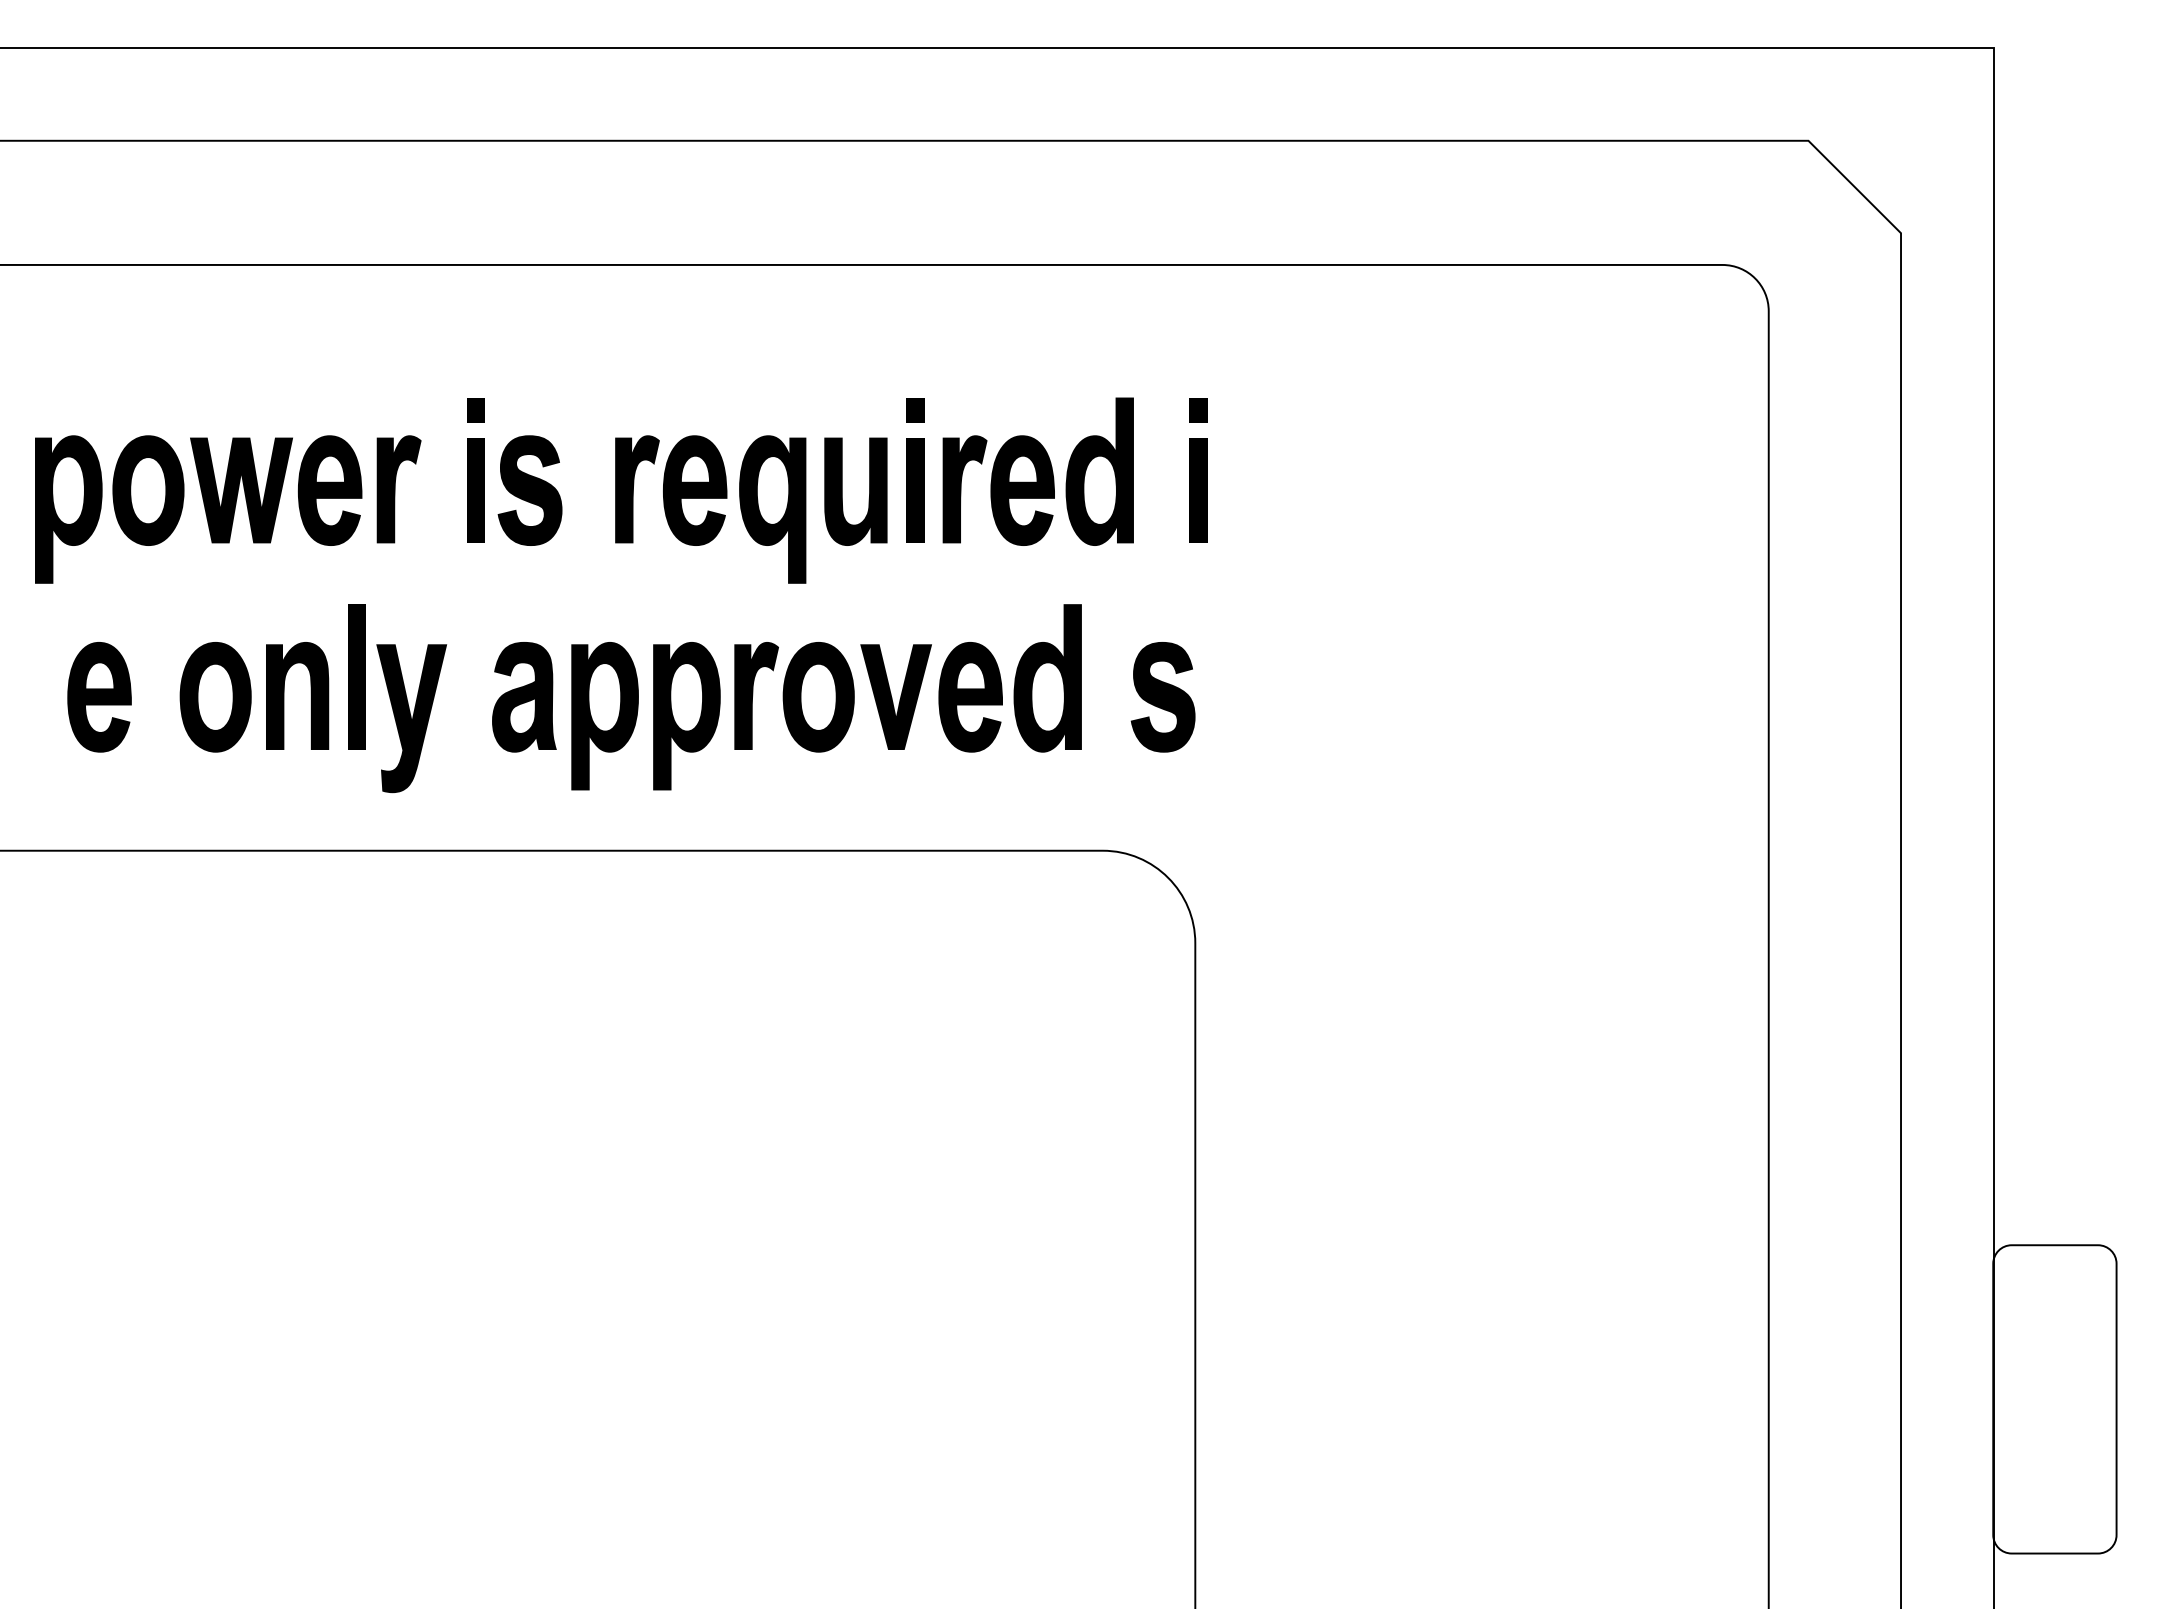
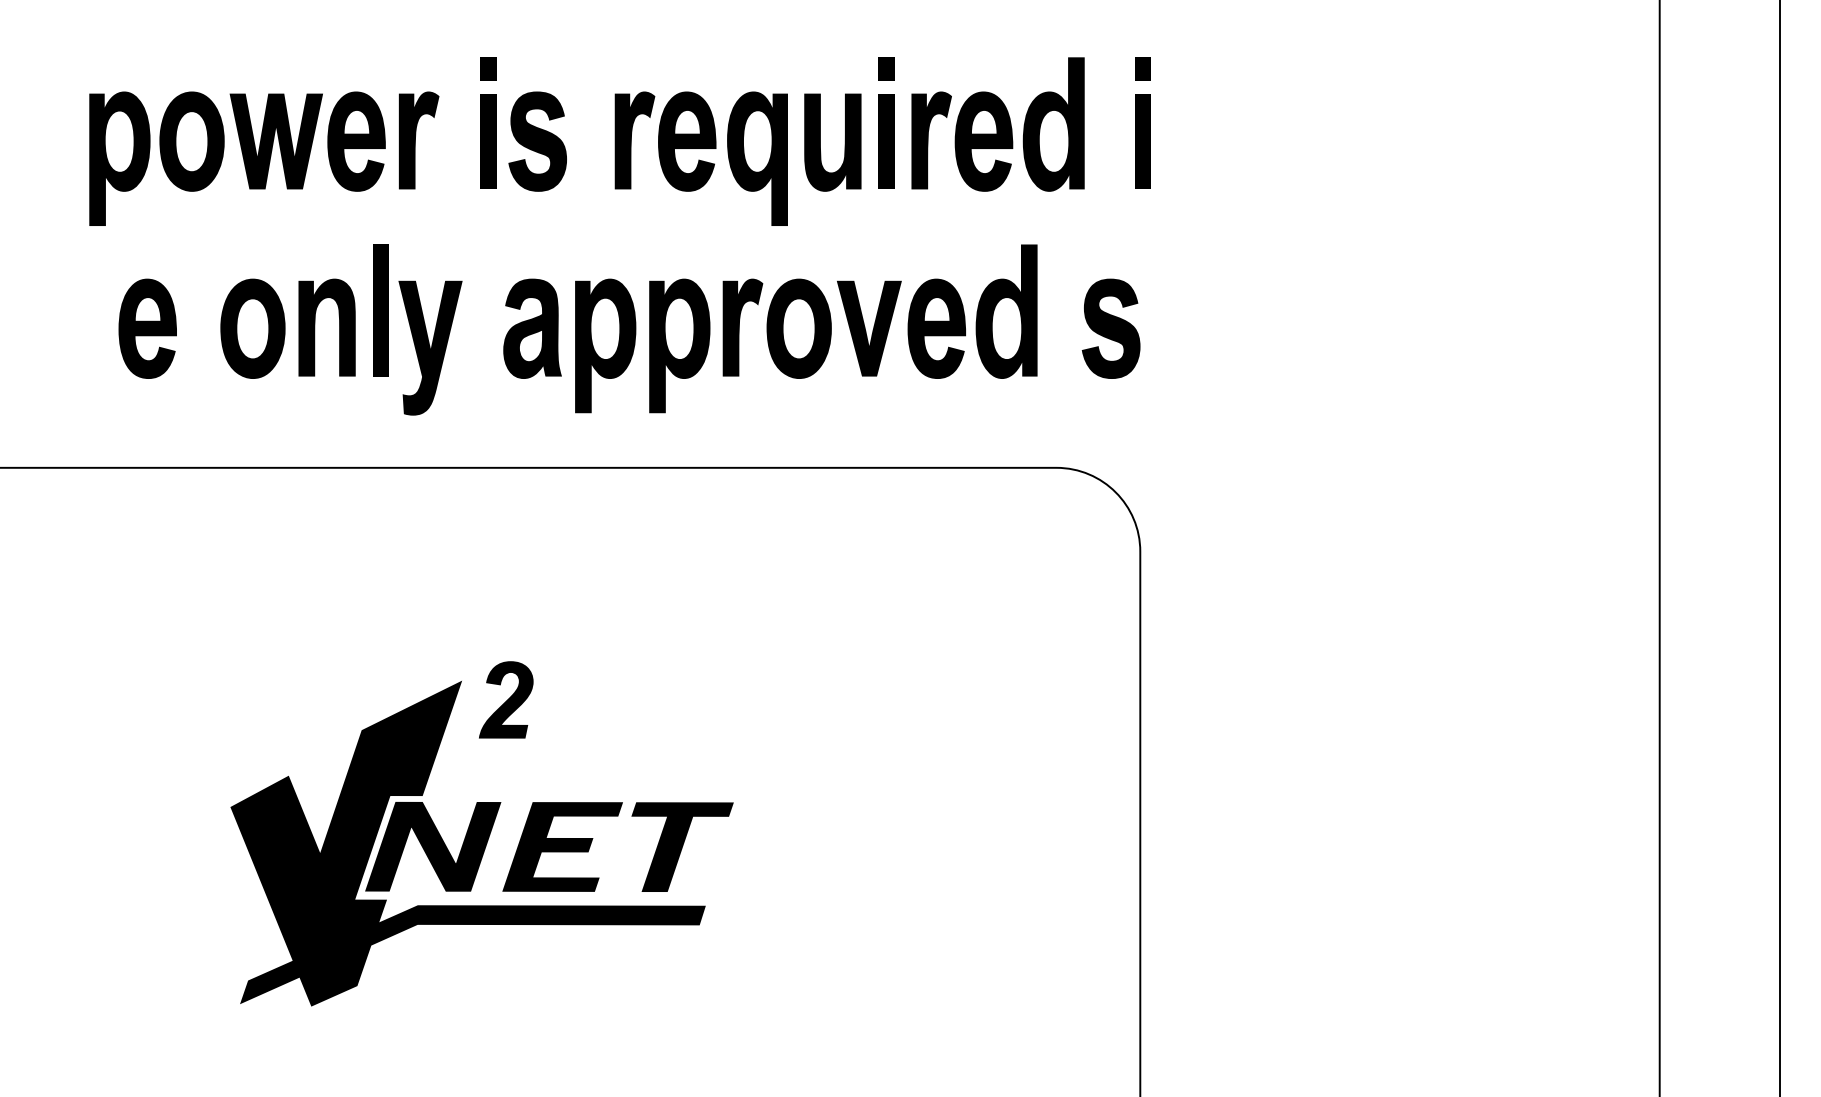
part: (468, 1254) -> (481, 833), added

